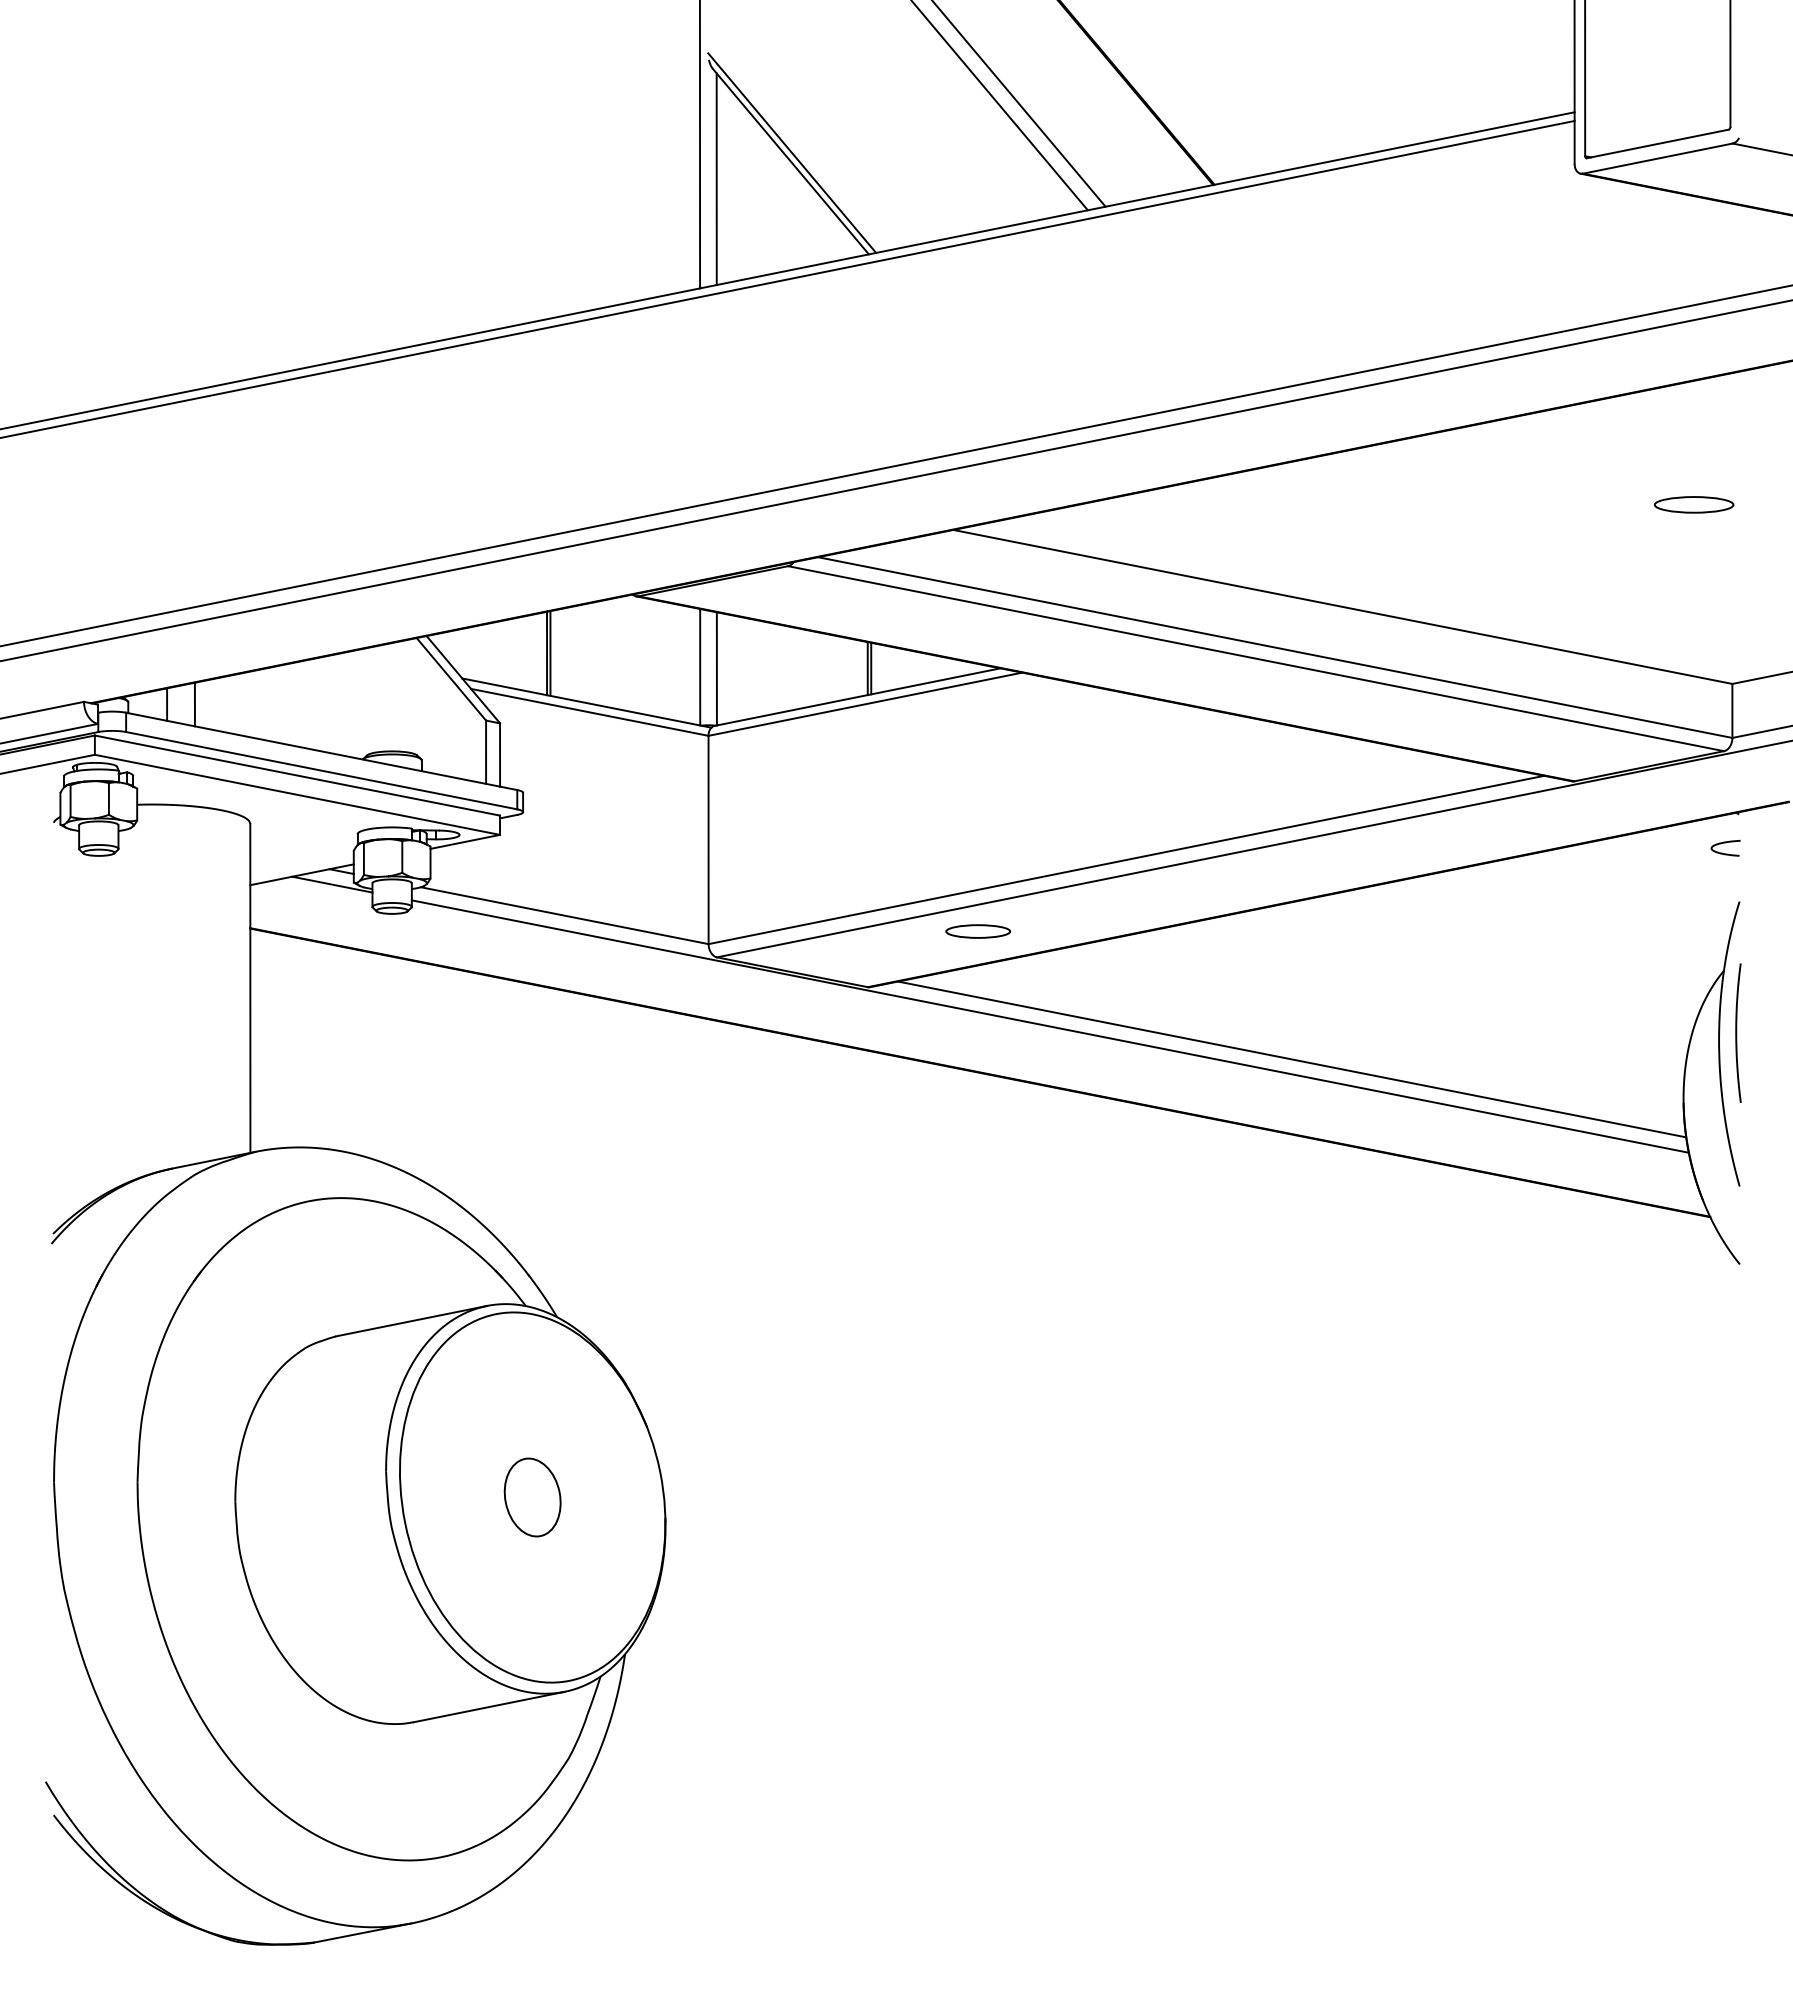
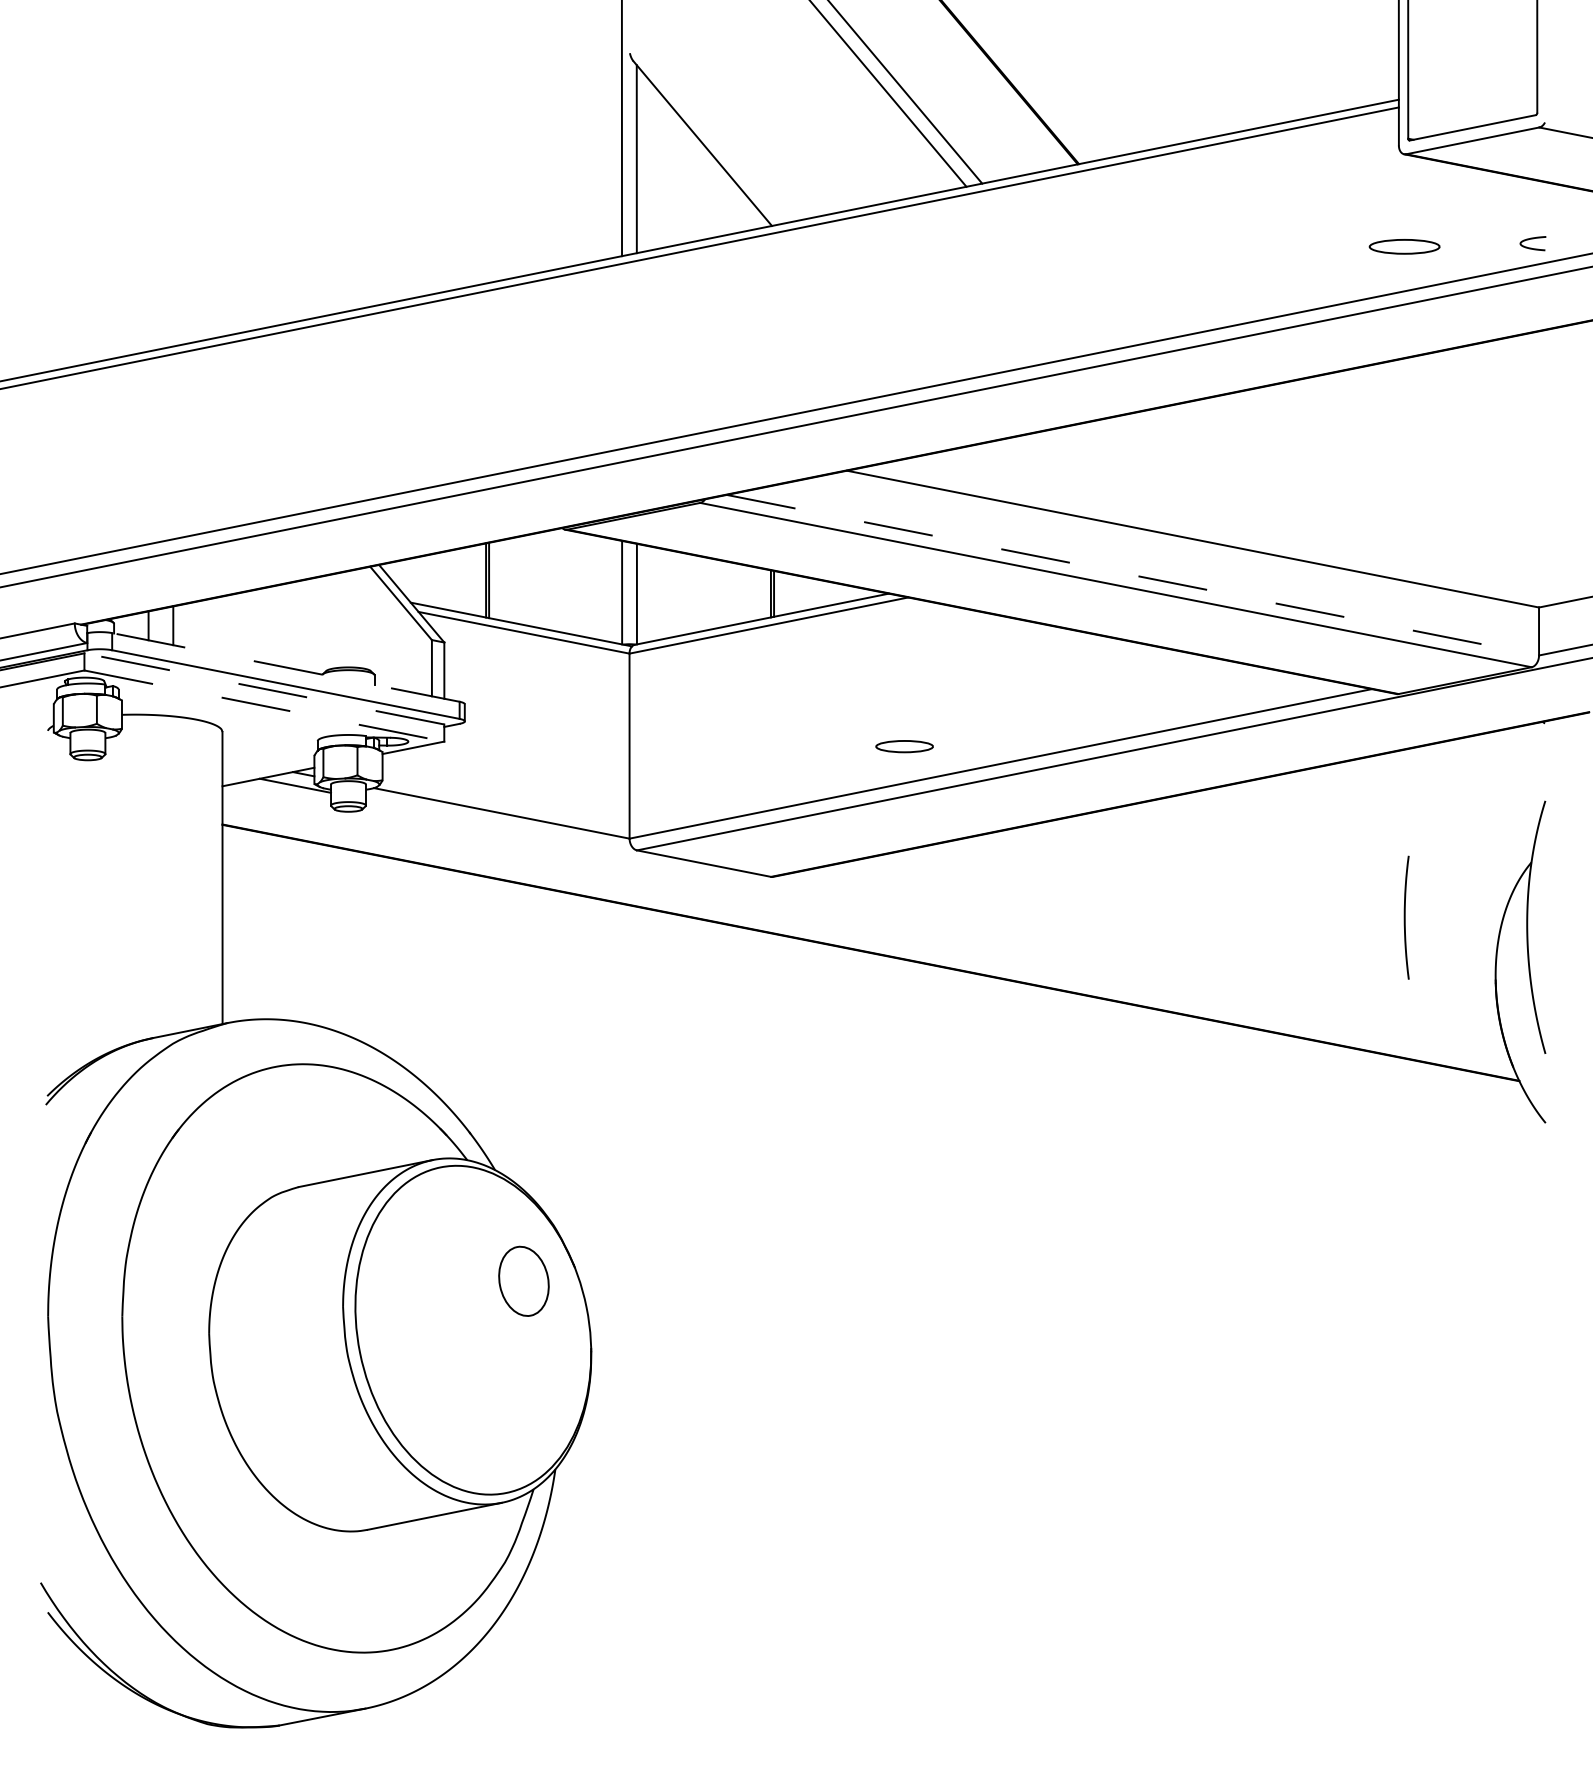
line: (792, 152) -> (704, 135), removed
part: (1694, 504) -> (1404, 246), moved
line: (1275, 647) -> (1133, 575), solid -> dashed
line: (321, 751) -> (285, 667), solid -> dashed
line: (296, 775) -> (263, 688), solid -> dashed
line: (297, 794) -> (264, 705), solid -> dashed
curve: (1725, 843) -> (1532, 239), moved
part: (977, 931) -> (903, 746), moved
line: (1049, 1026) -> (932, 911), removed
curve: (1737, 1032) -> (1405, 917), moved
line: (1292, 1059) -> (1148, 941), removed
part: (532, 1497) -> (523, 1281), moved

